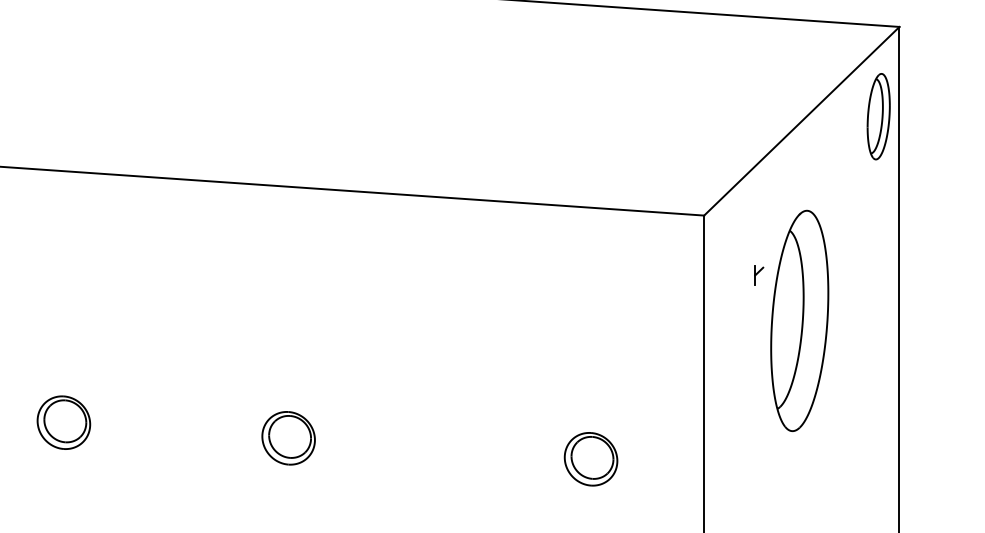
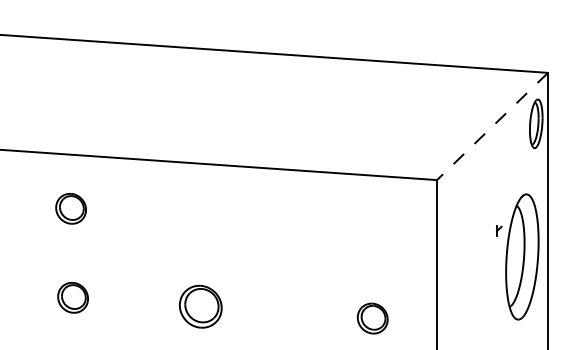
line: (801, 121) -> (492, 126), solid -> dashed
part: (59, 265) -> (70, 208), added
part: (791, 320) -> (517, 256), moved
part: (288, 437) -> (200, 306), size x1.4

